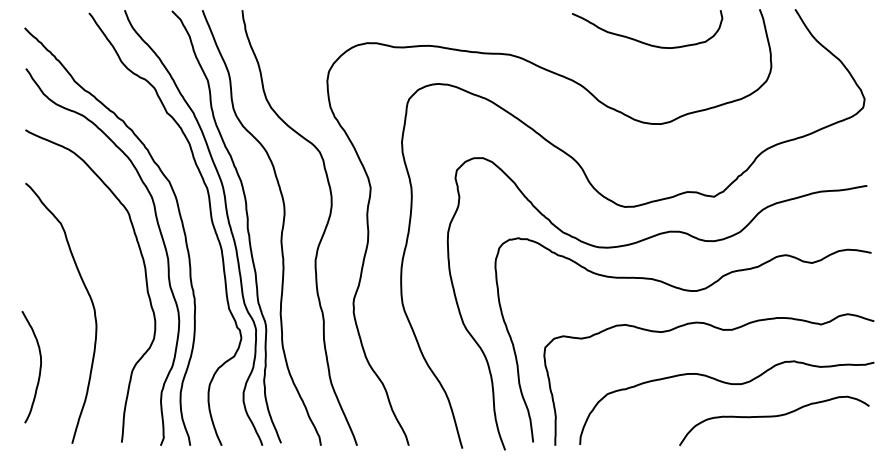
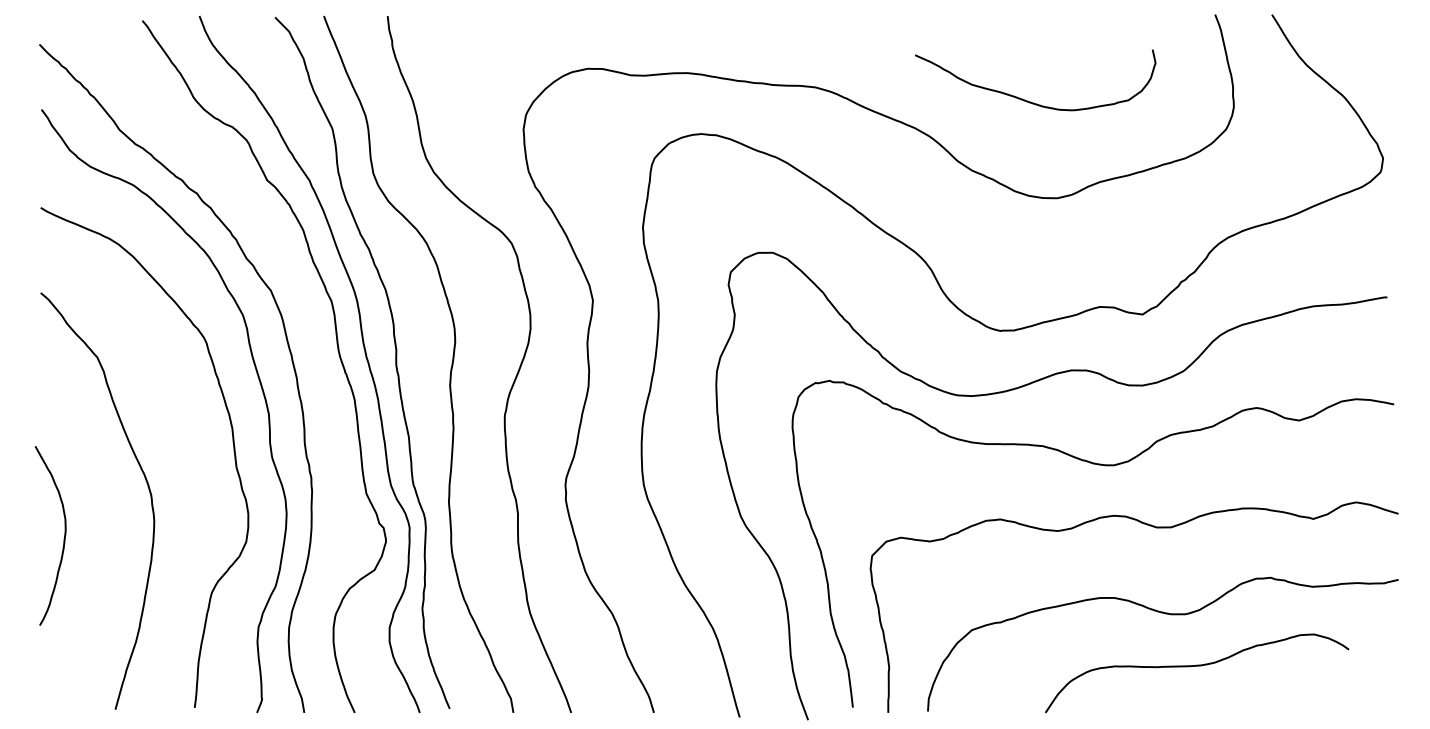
curve: (642, 41) -> (1027, 99), moved
curve: (39, 367) -> (63, 536), moved
curve: (774, 417) -> (1197, 667), moved

